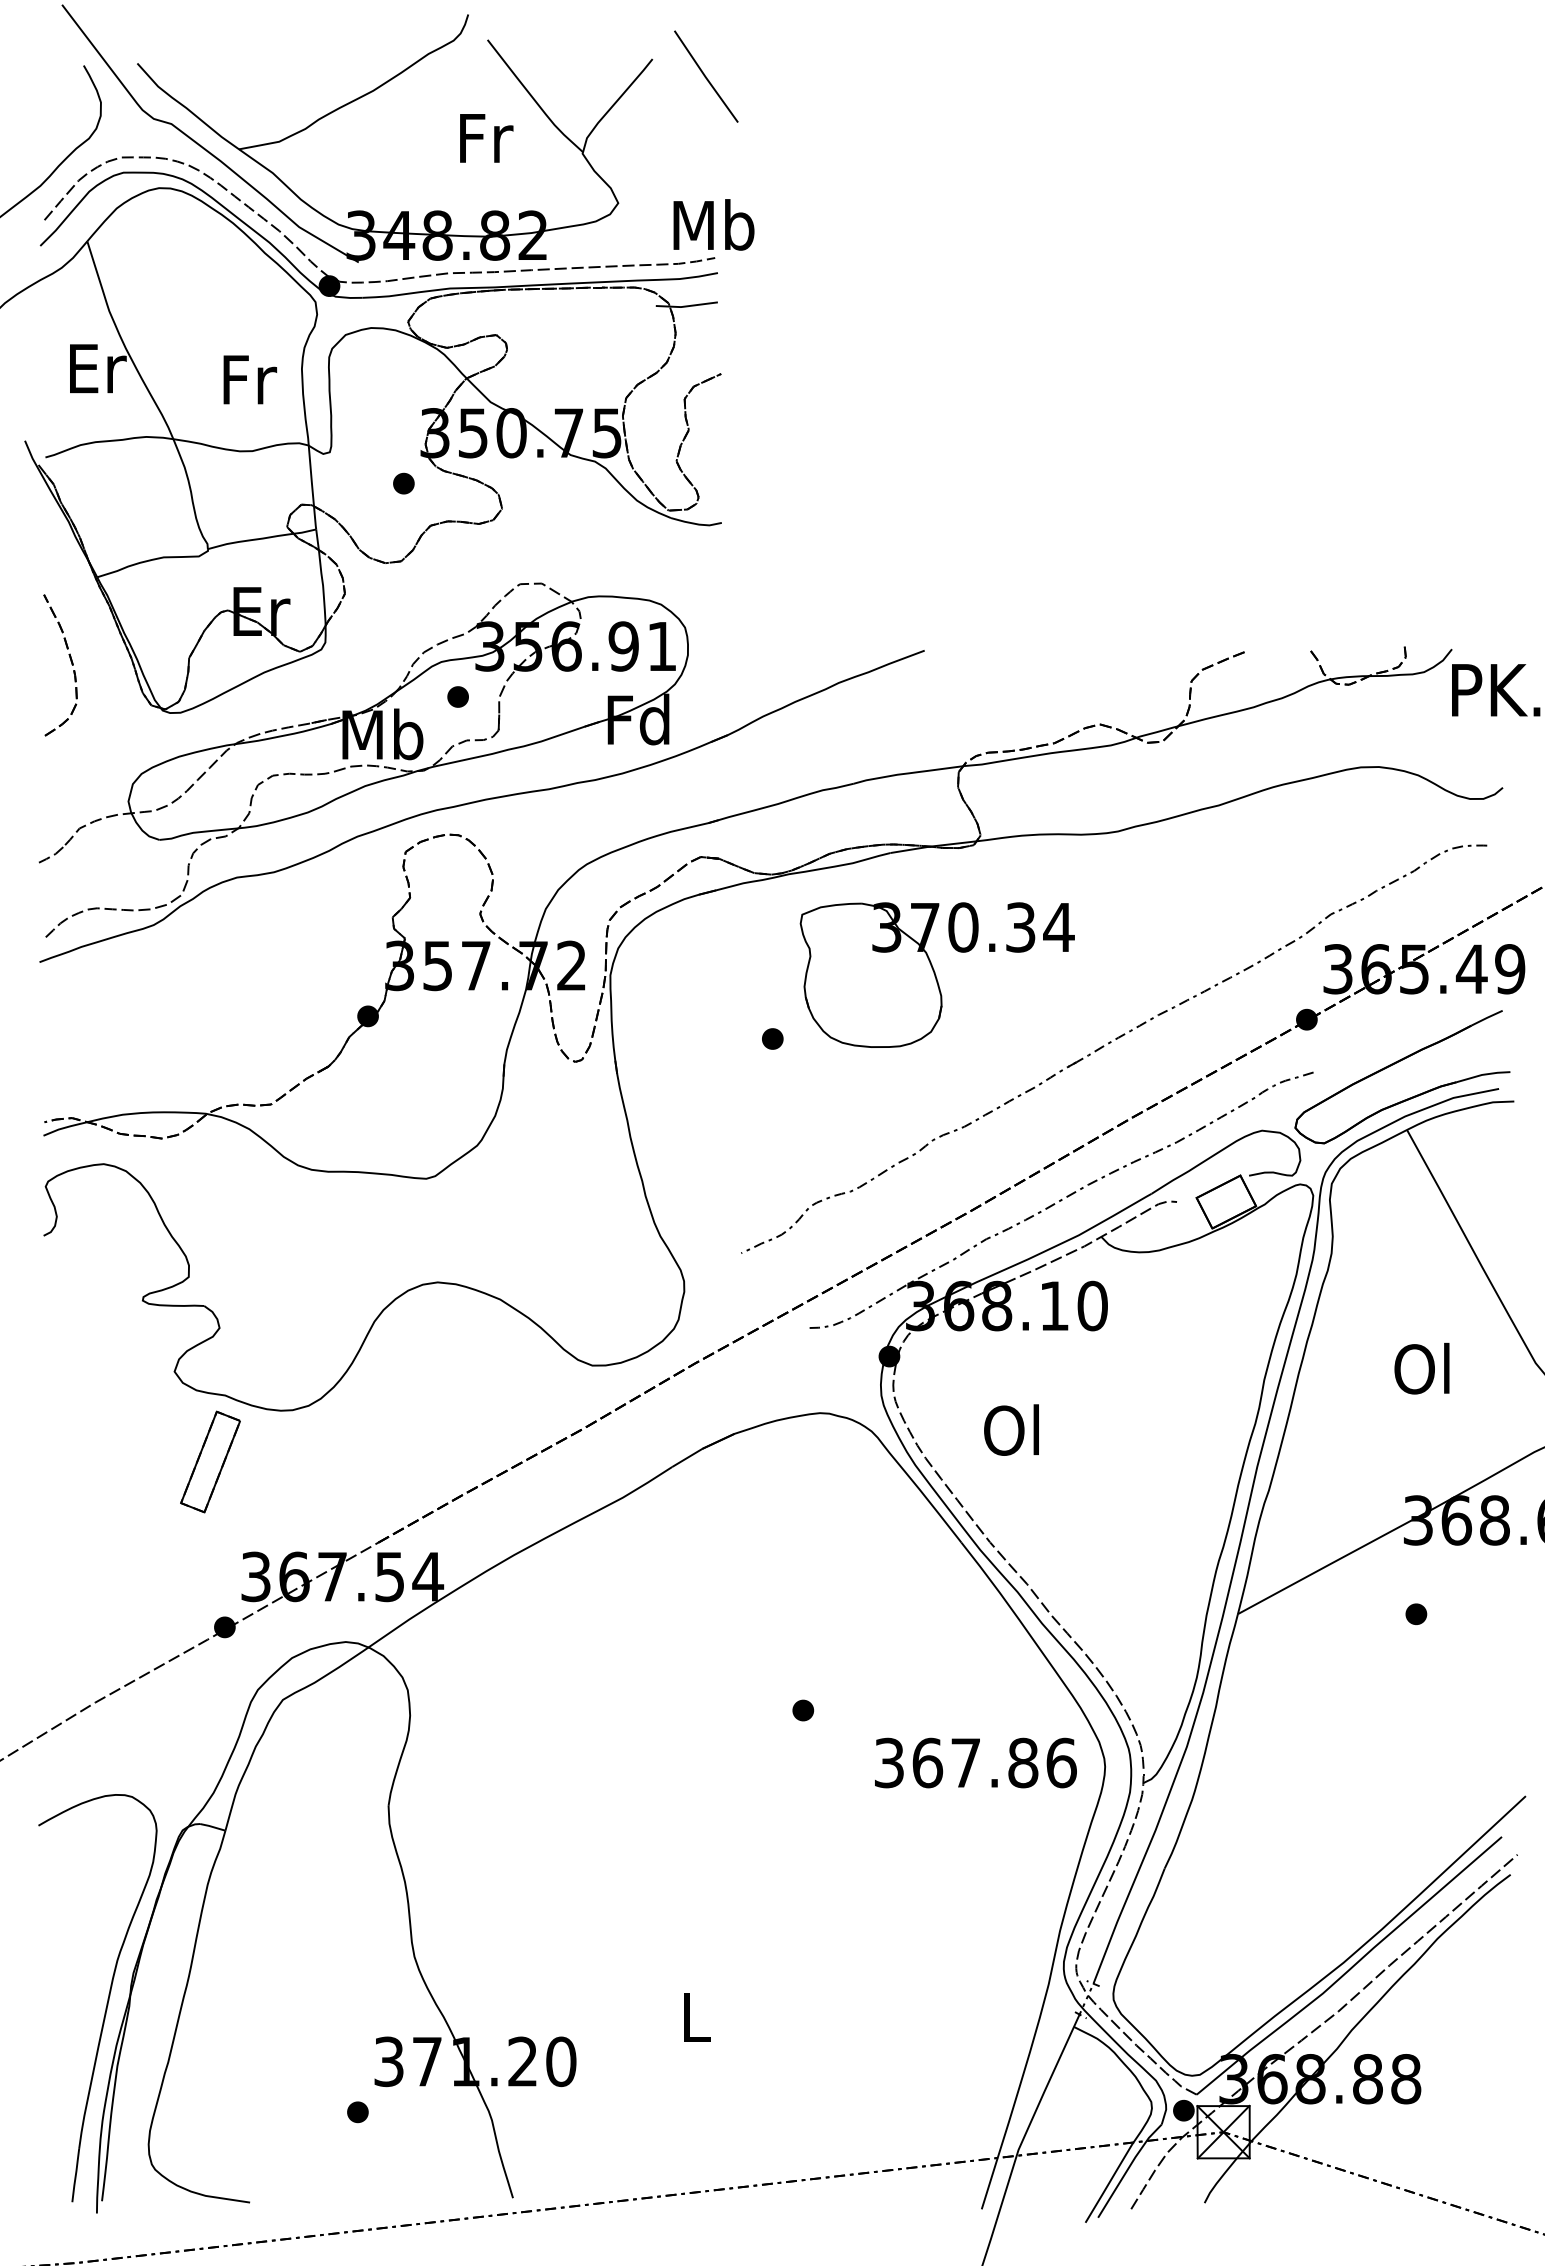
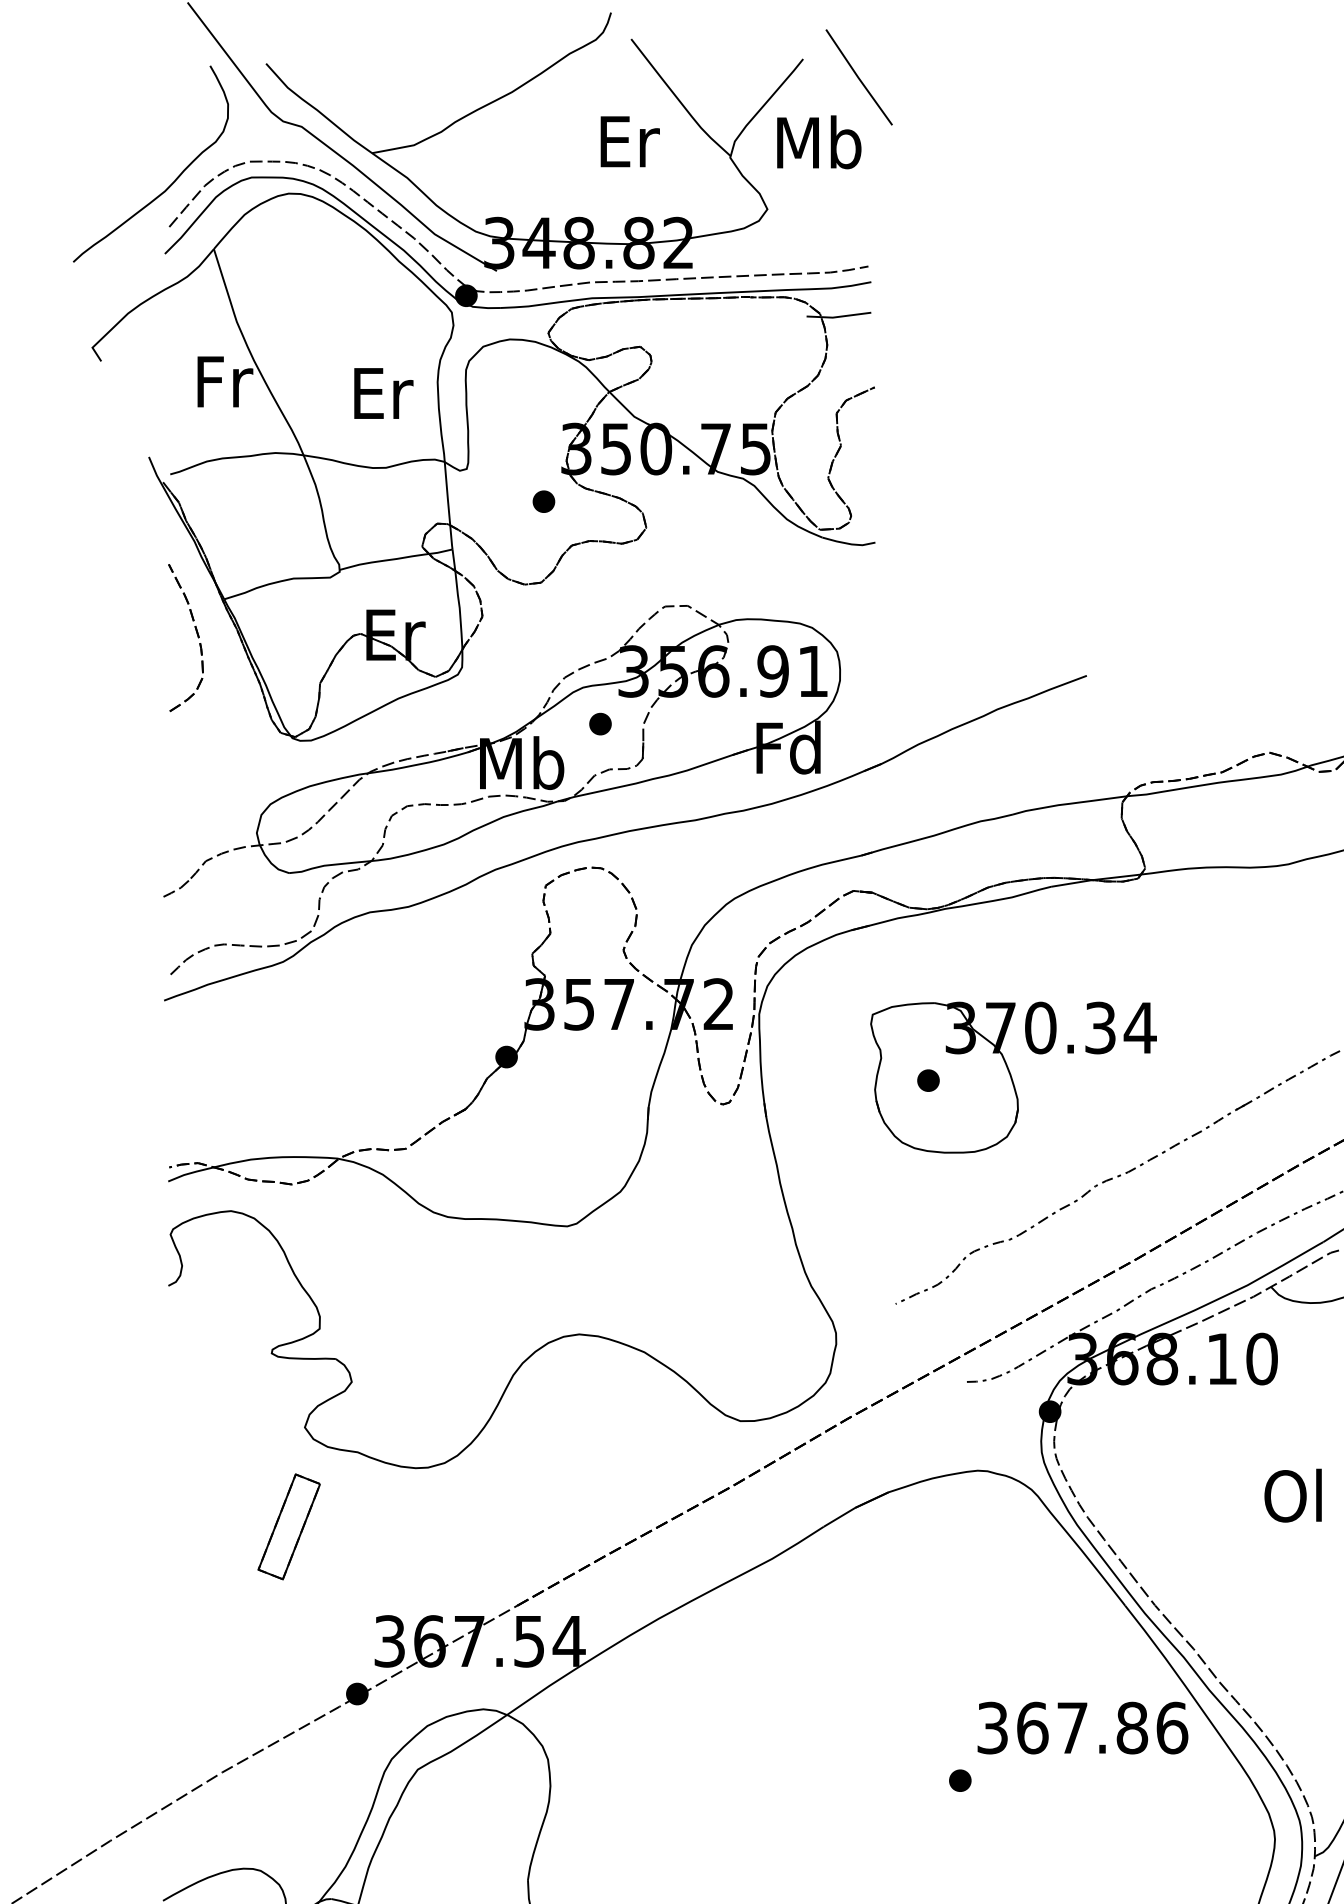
text: (486, 138) -> (630, 141), Fr -> Er
text: (713, 224) -> (818, 141), moved
text: (98, 368) -> (225, 381), Er -> Fr
text: (250, 379) -> (384, 393), Fr -> Er
part: (70, 661) -> (196, 633), moved
part: (936, 974) -> (1012, 1077), moved
text: (1011, 1429) -> (1293, 1495), moved
part: (210, 1461) -> (289, 1526), moved
text: (975, 1762) -> (1082, 1727), moved

